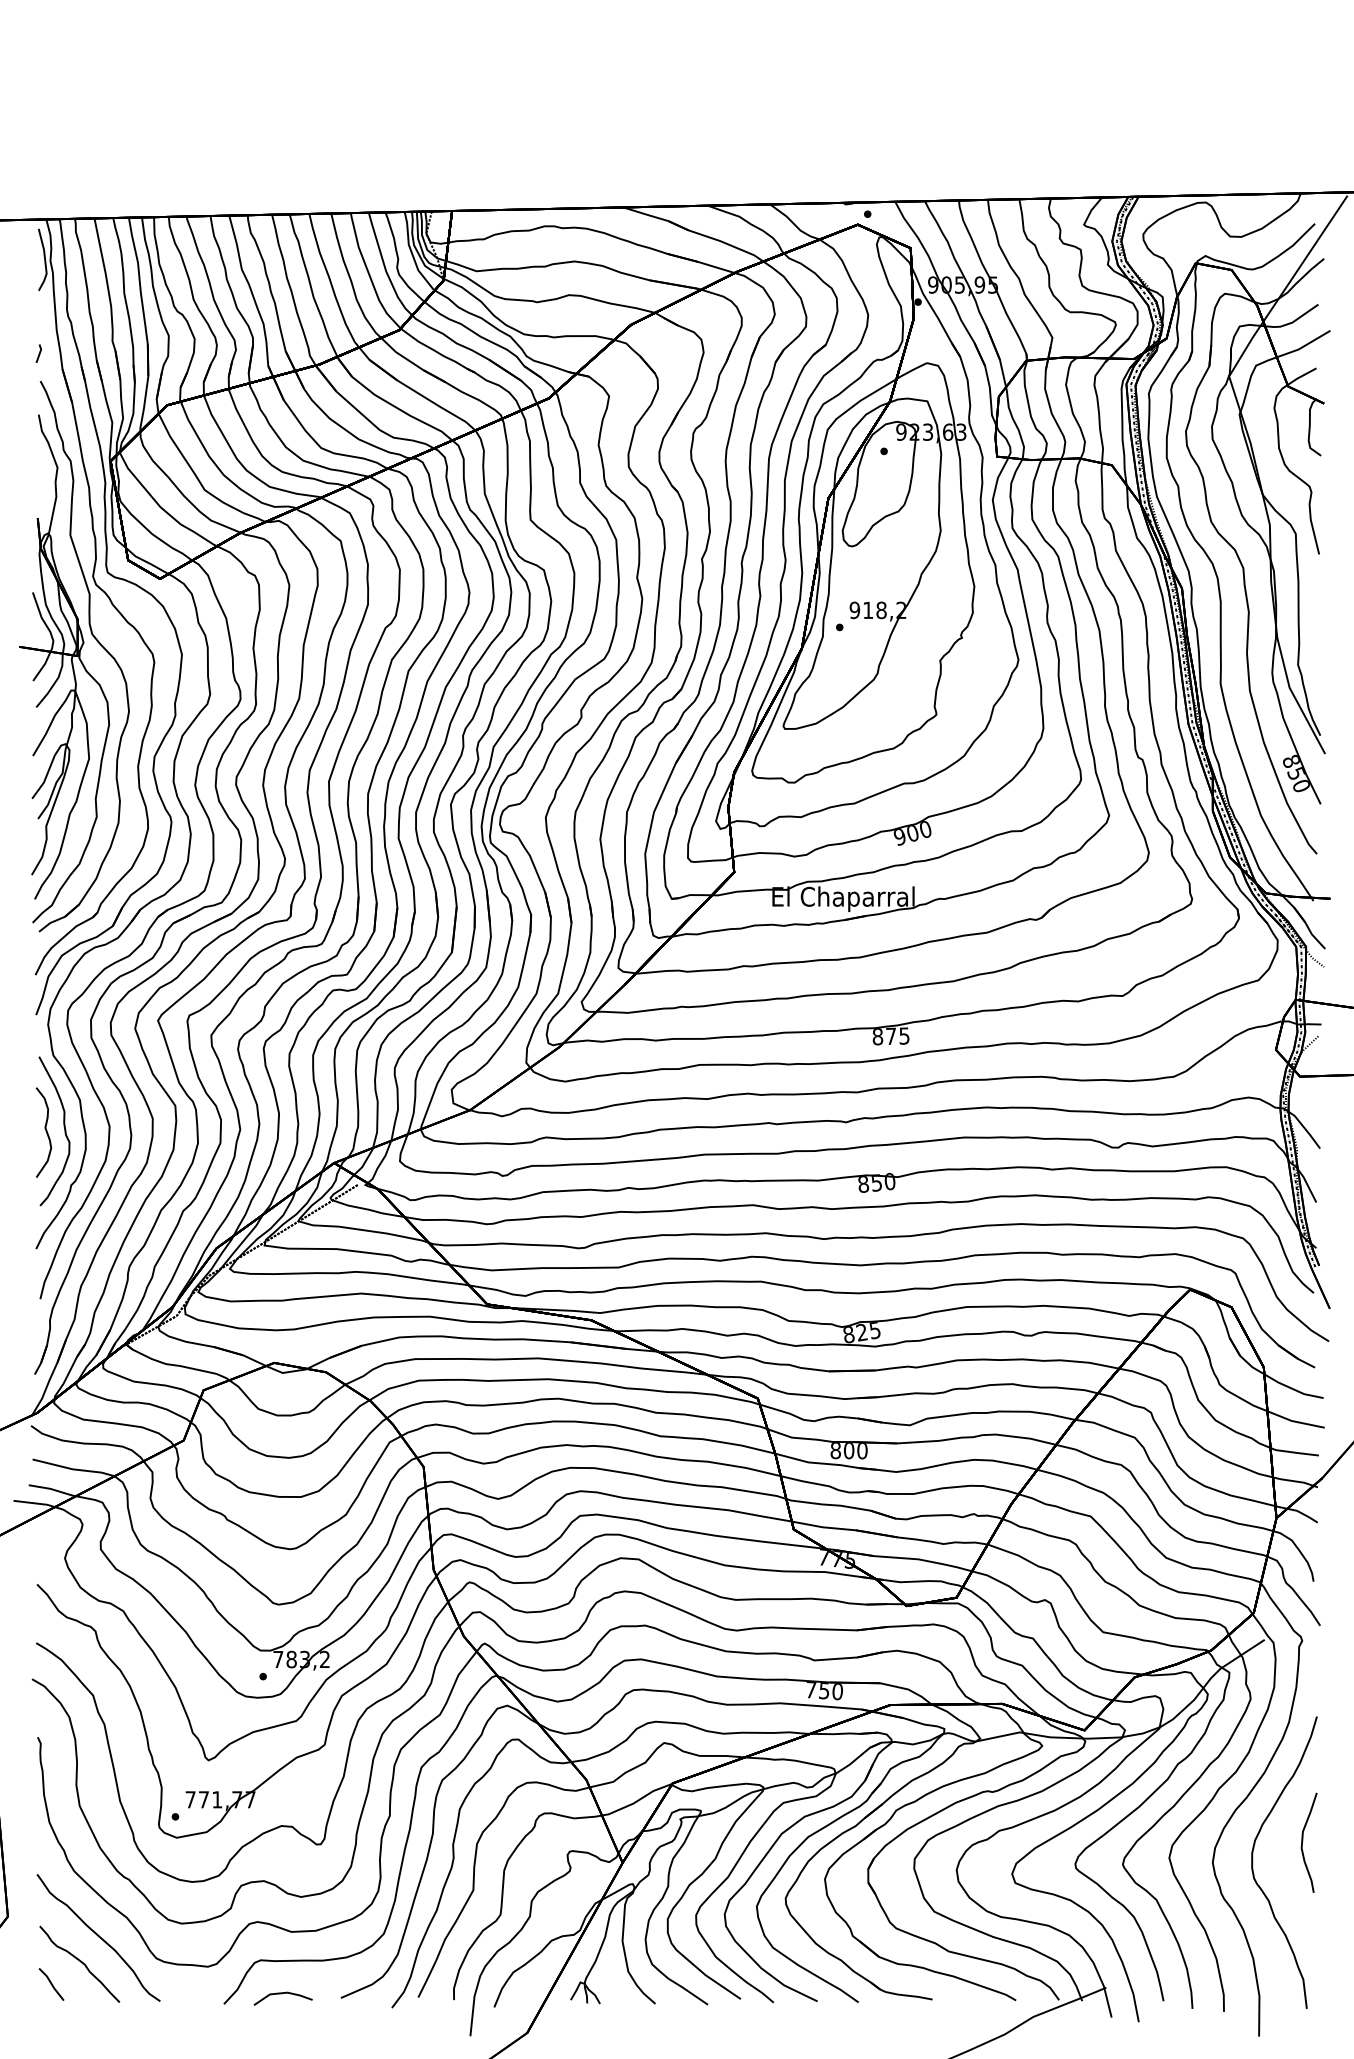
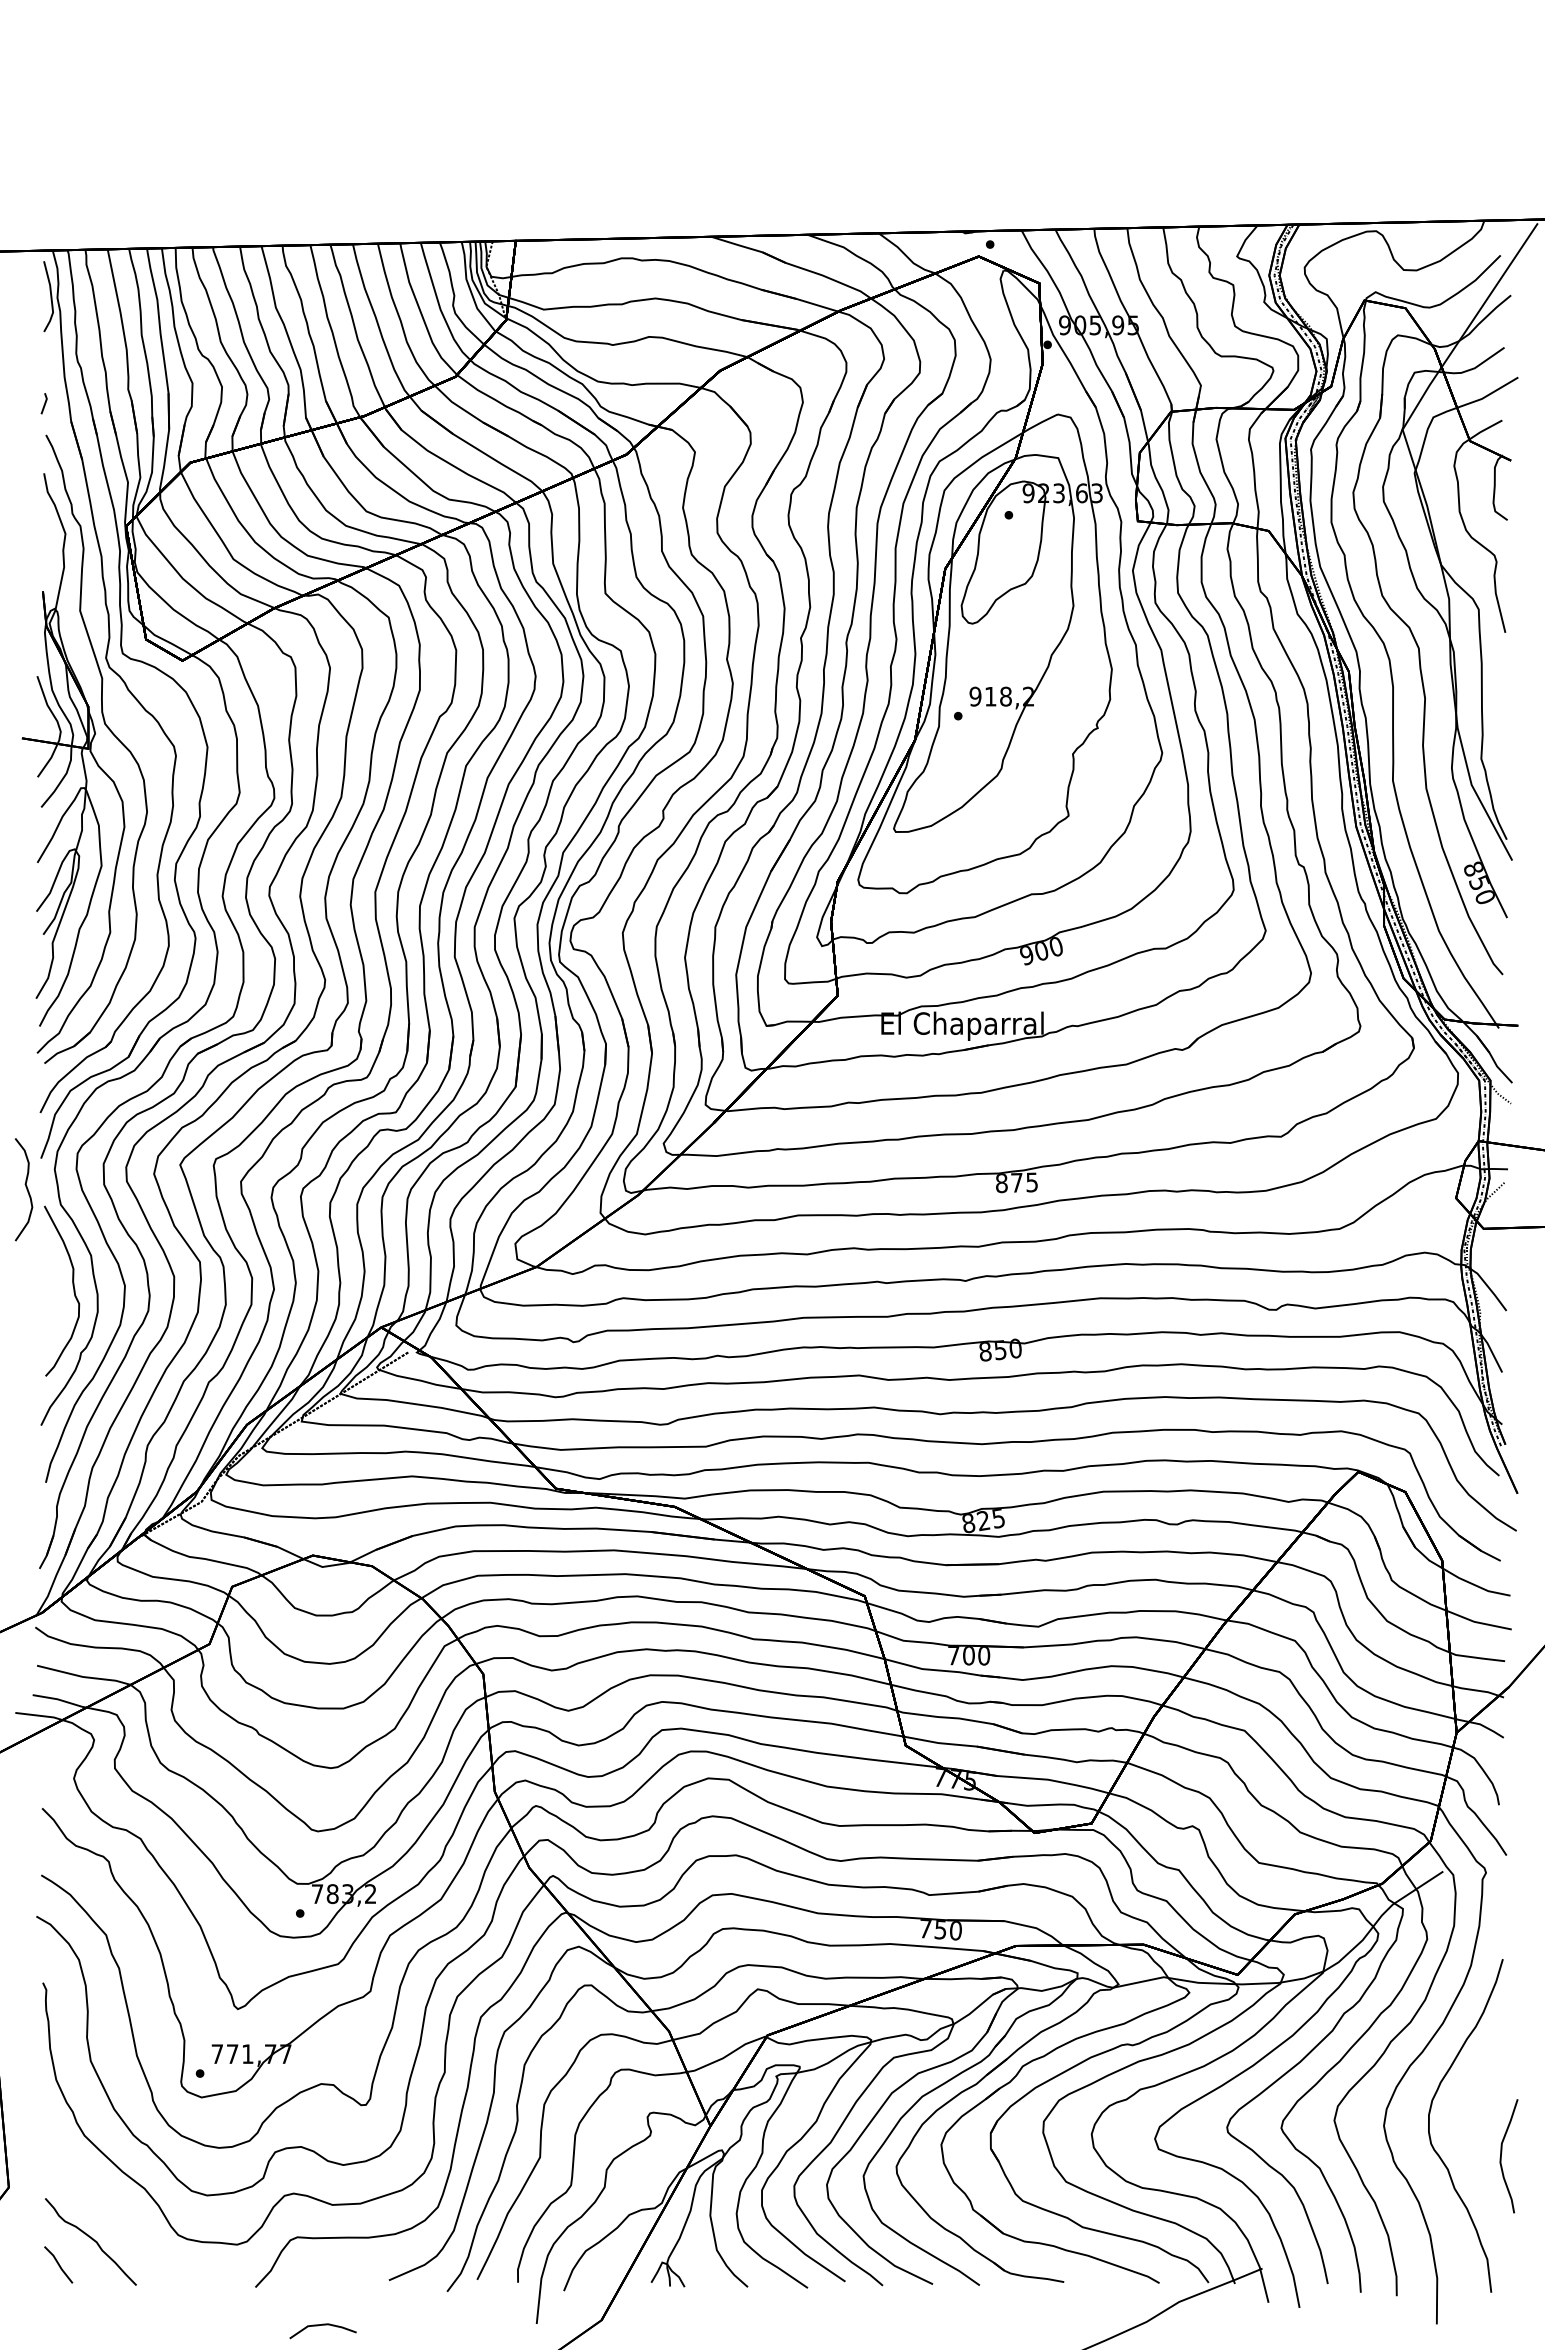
curve: (45, 1130) -> (25, 1187), moved
text: (835, 1450) -> (953, 1655), 800 -> 700
curve: (1302, 1843) -> (1501, 2156), moved
curve: (98, 1936) -> (112, 2210), removed
line: (282, 1993) -> (322, 2325), moved

